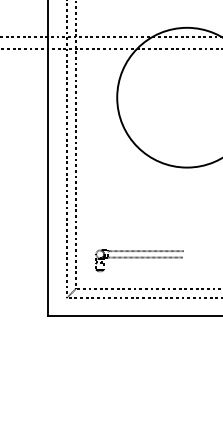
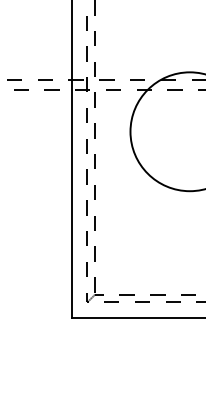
part: (139, 260) -> (149, 270), removed

